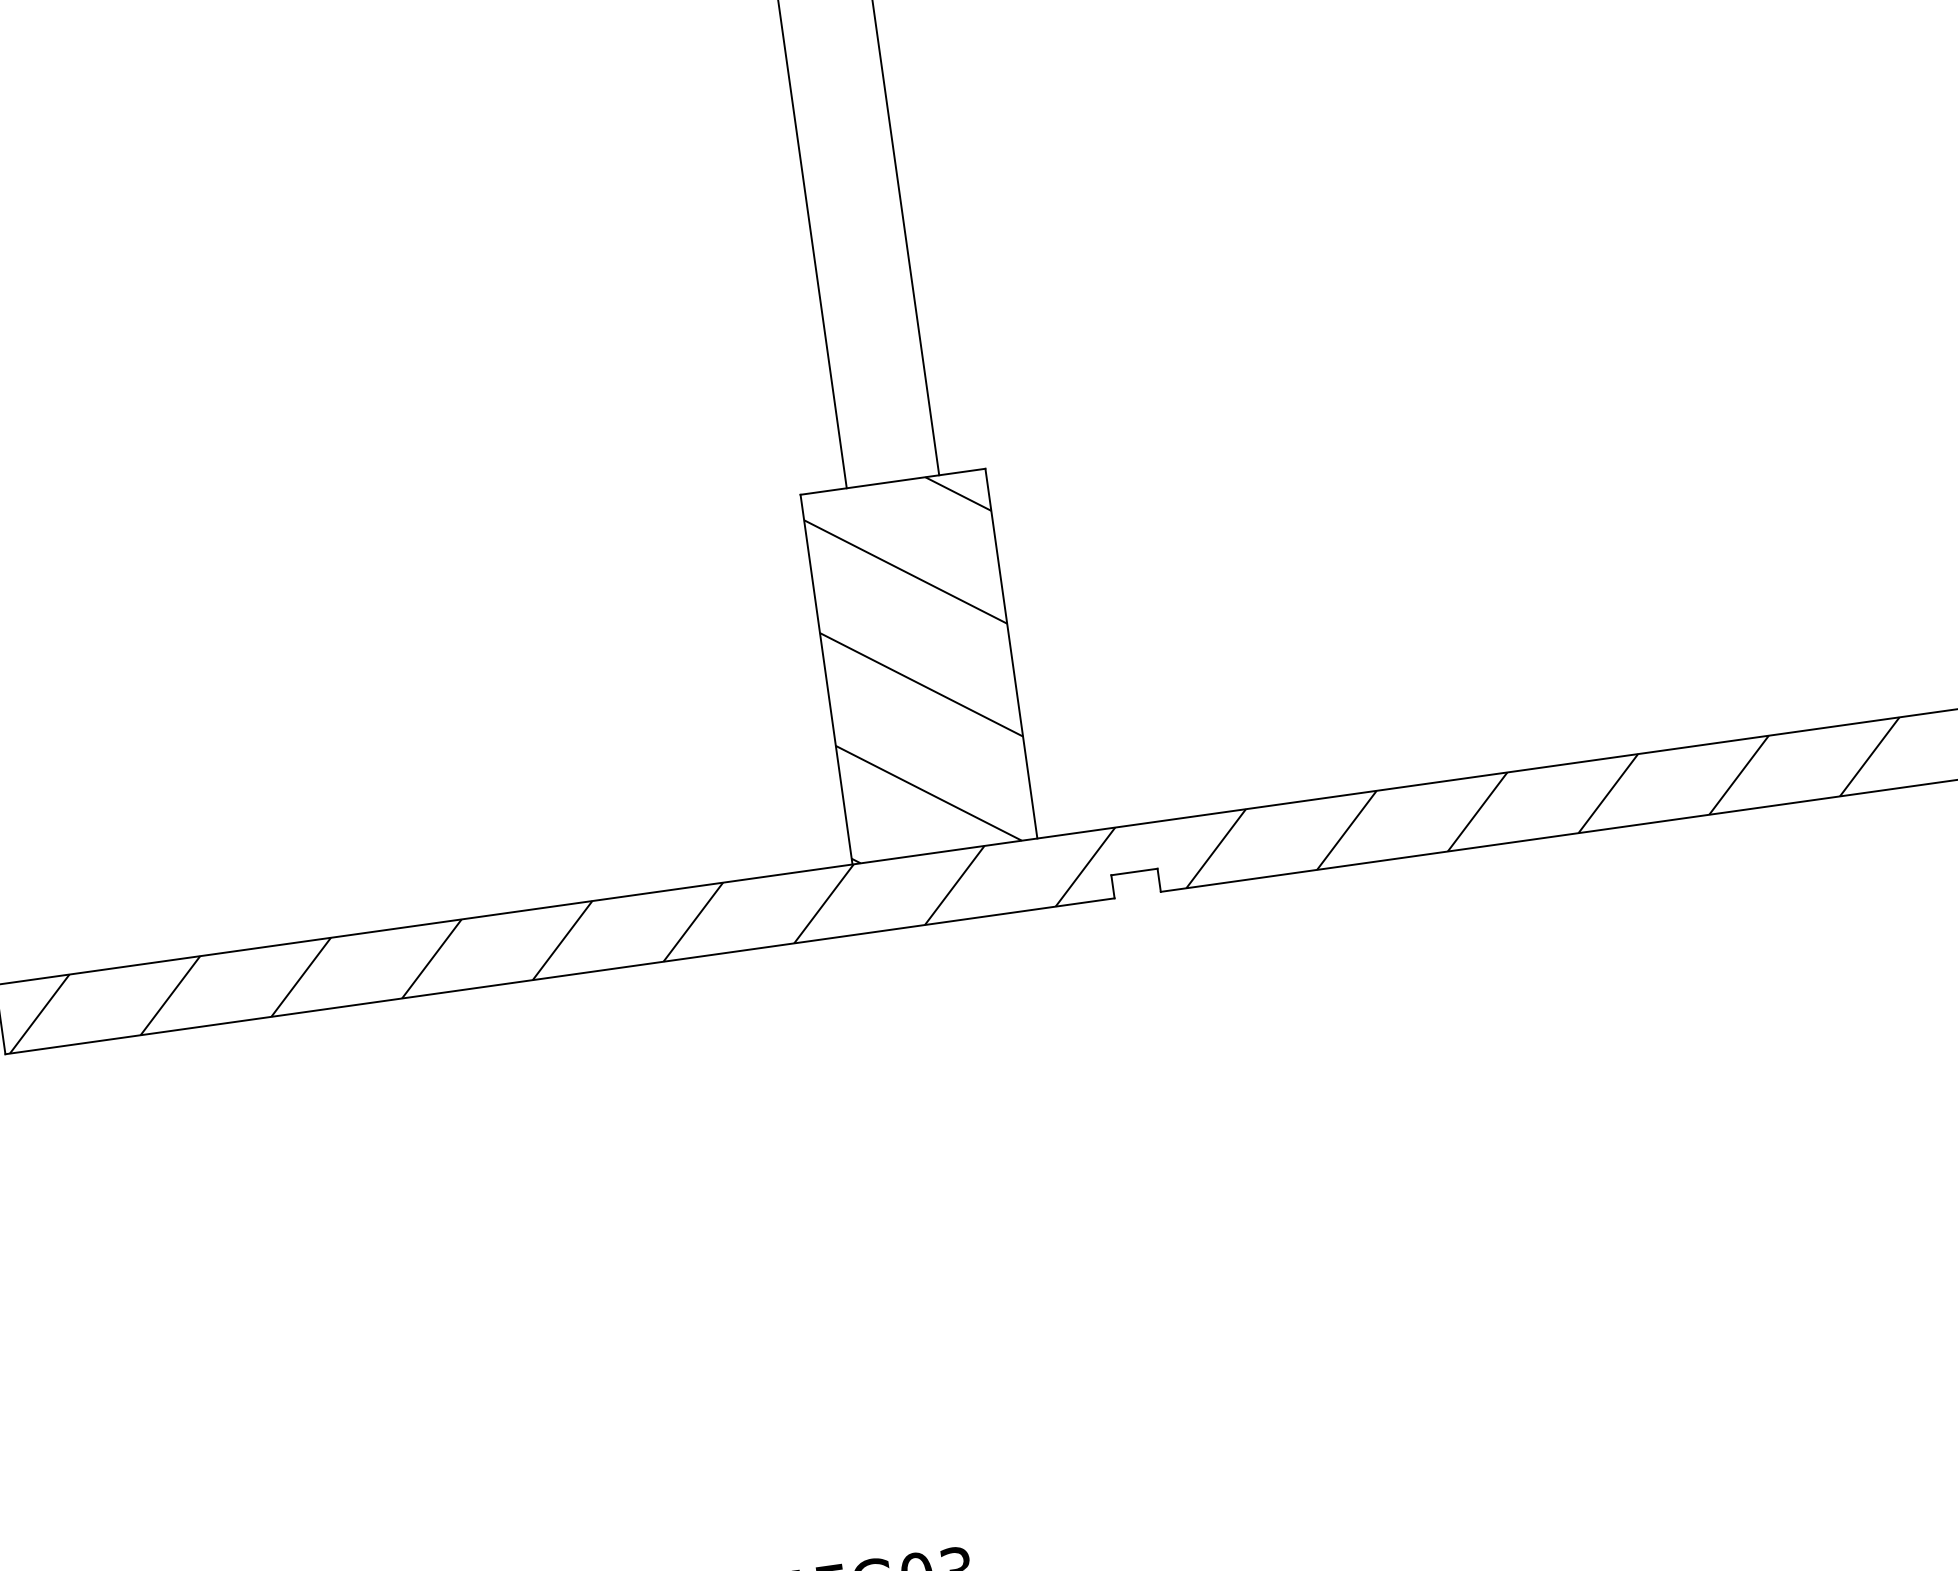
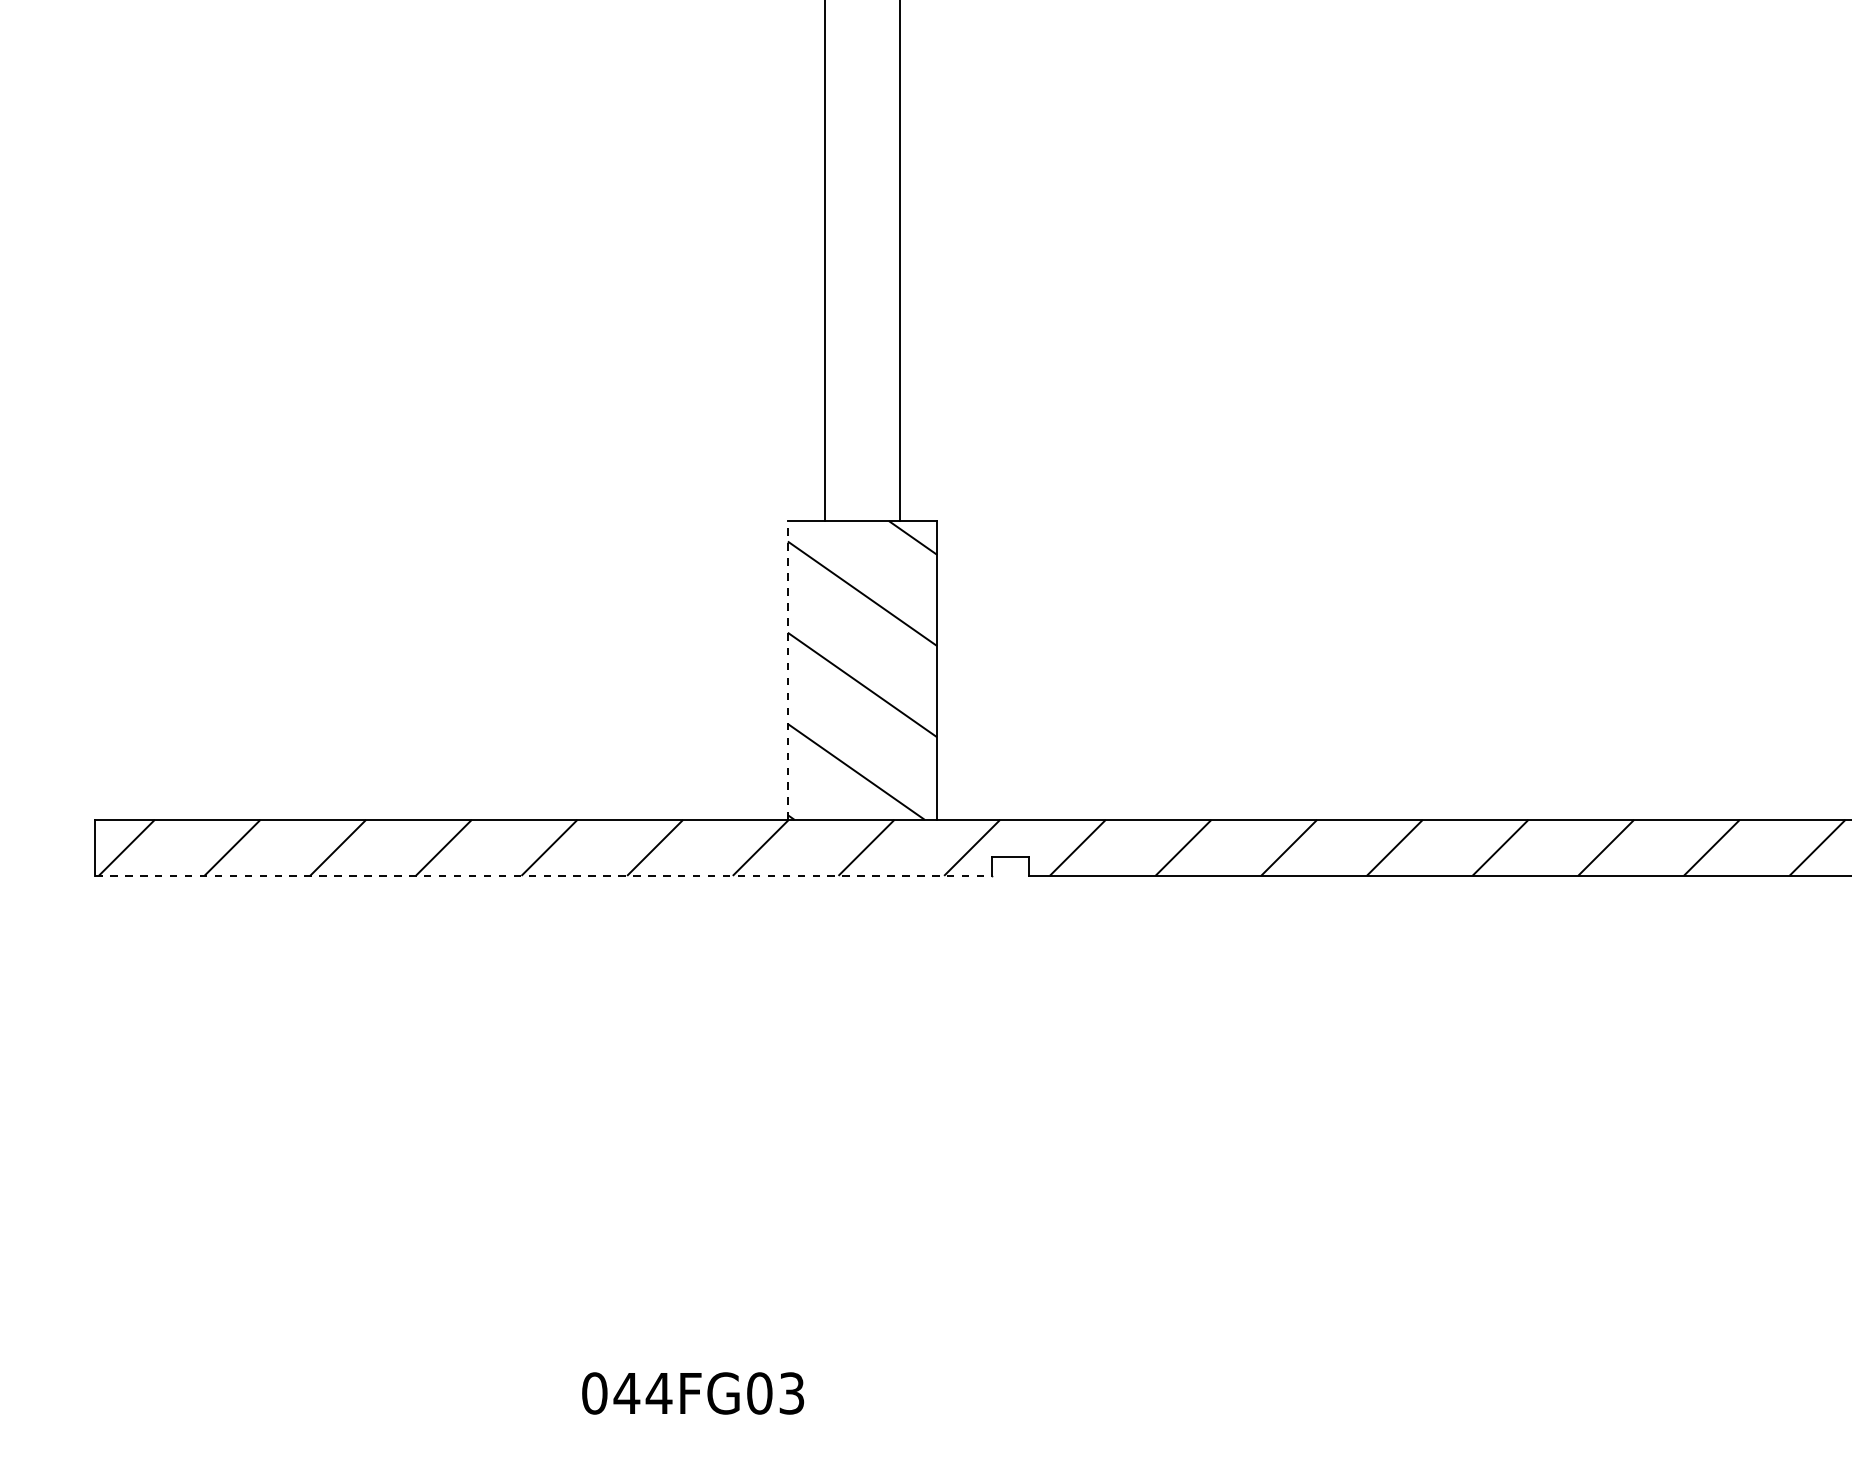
line: (825, 678) -> (787, 669), solid -> dashed
line: (561, 975) -> (544, 875), solid -> dashed

